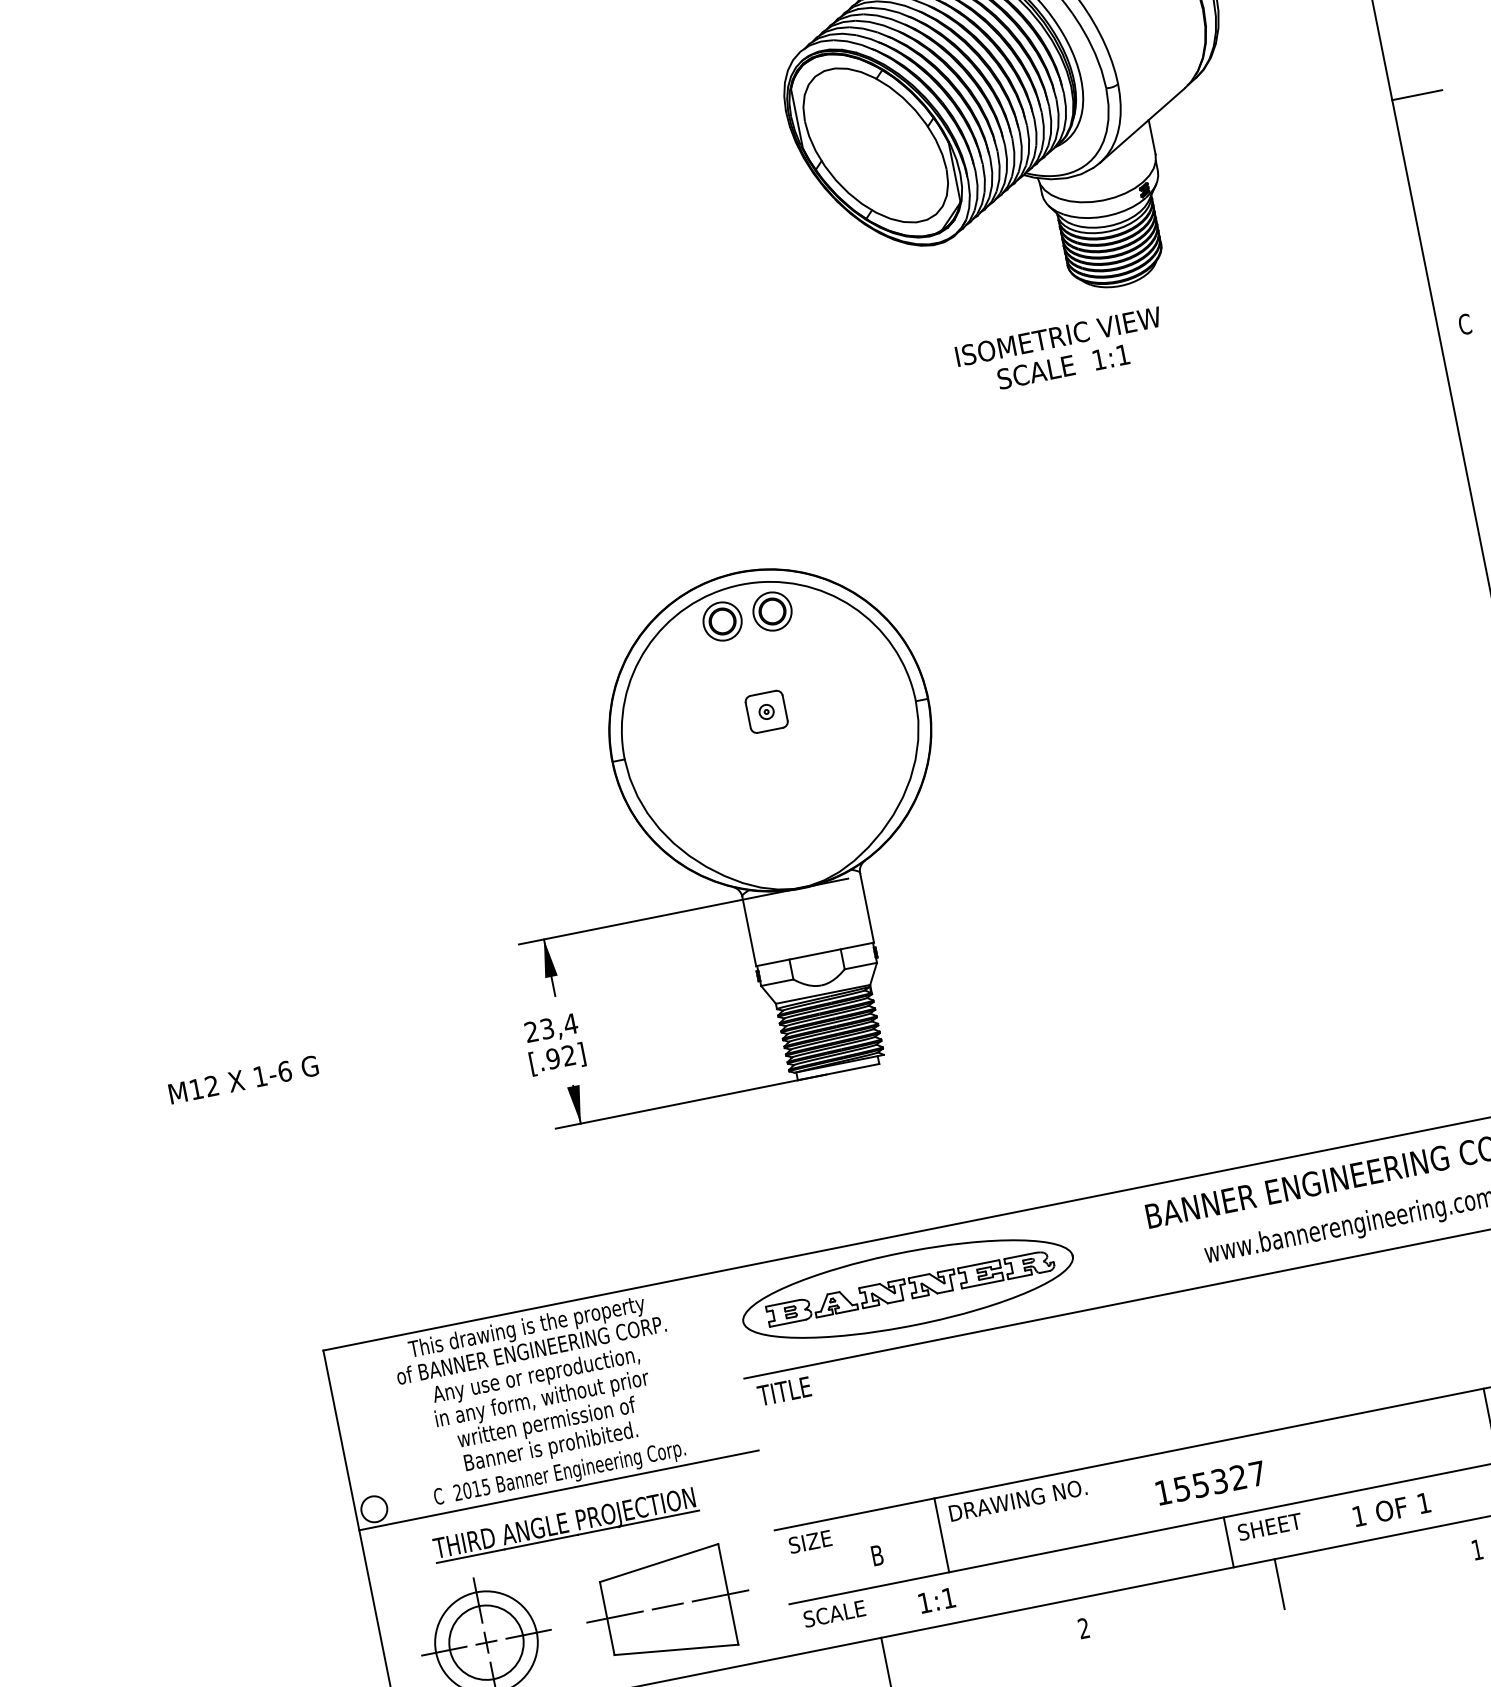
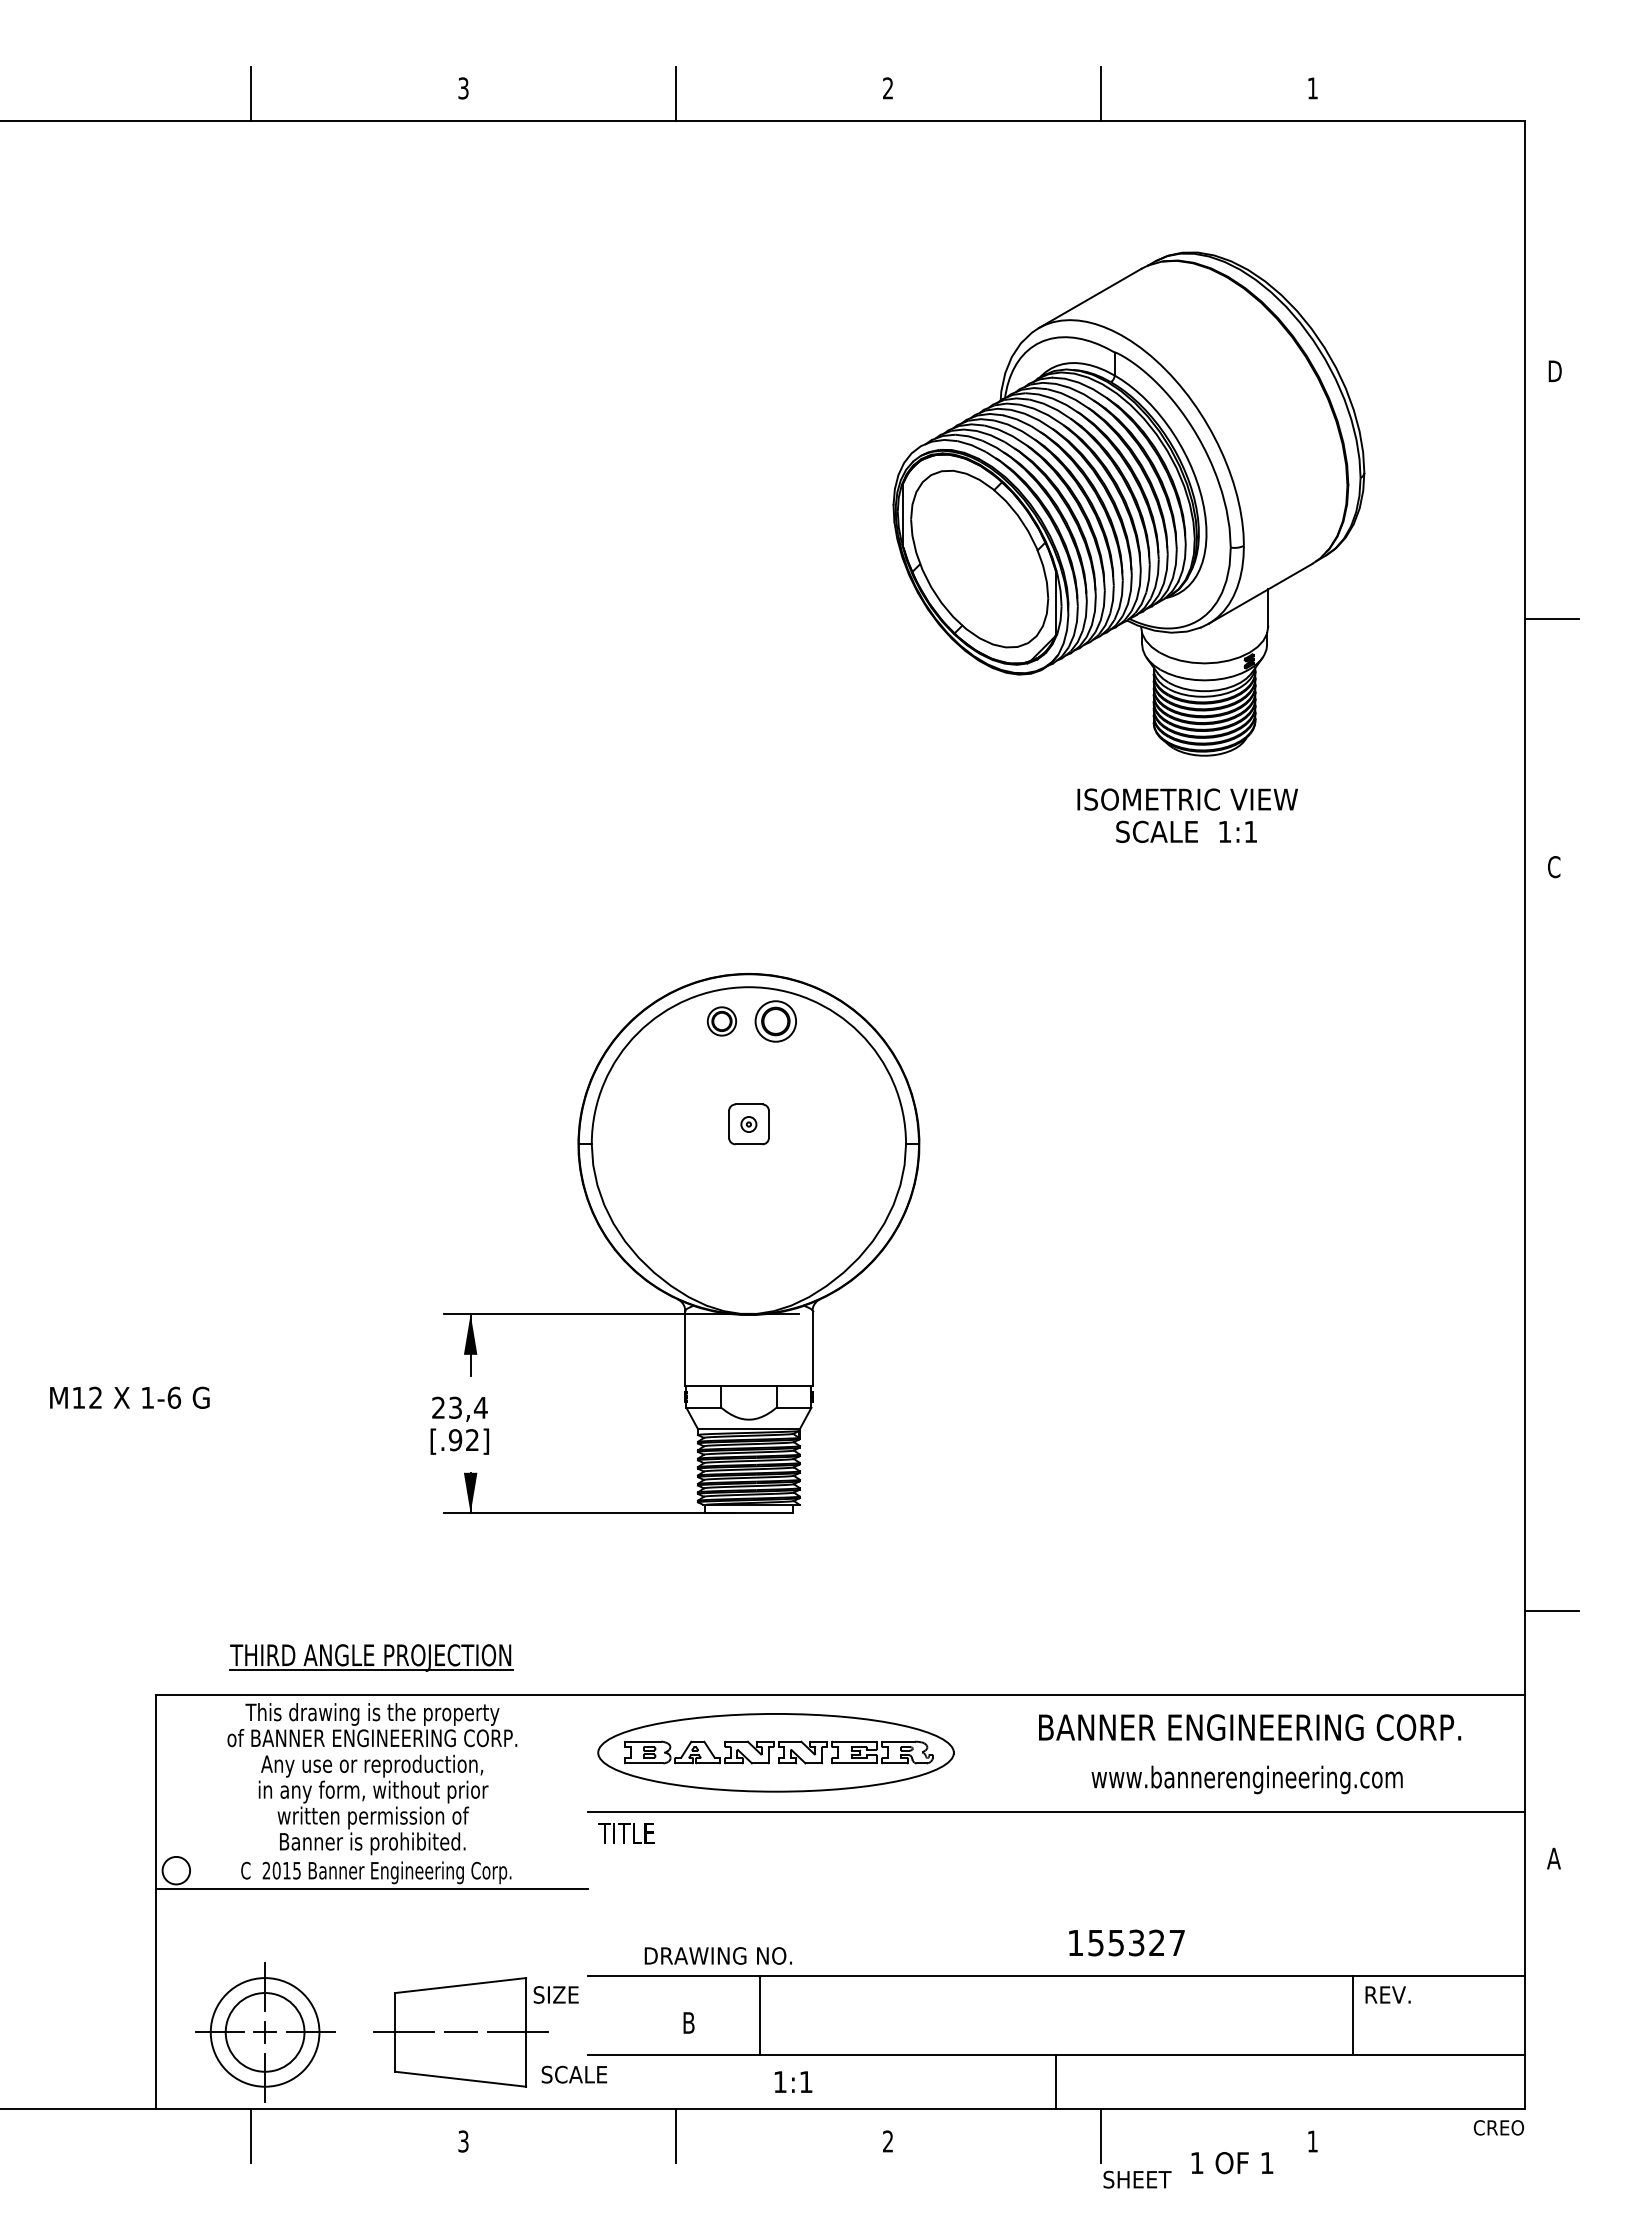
text: (1061, 351) -> (1187, 815), moved
part: (722, 621) -> (721, 1021), size x0.7
text: (1210, 1482) -> (1126, 1942), moved
text: (1017, 1500) -> (717, 1955), moved
text: (1392, 1510) -> (1232, 2163), moved
part: (565, 1524) -> (371, 1657), moved
text: (1270, 1526) -> (1137, 2179), moved
text: (809, 1541) -> (555, 1994), moved
text: (936, 1599) -> (793, 2081), moved
text: (834, 1613) -> (574, 2074), moved

